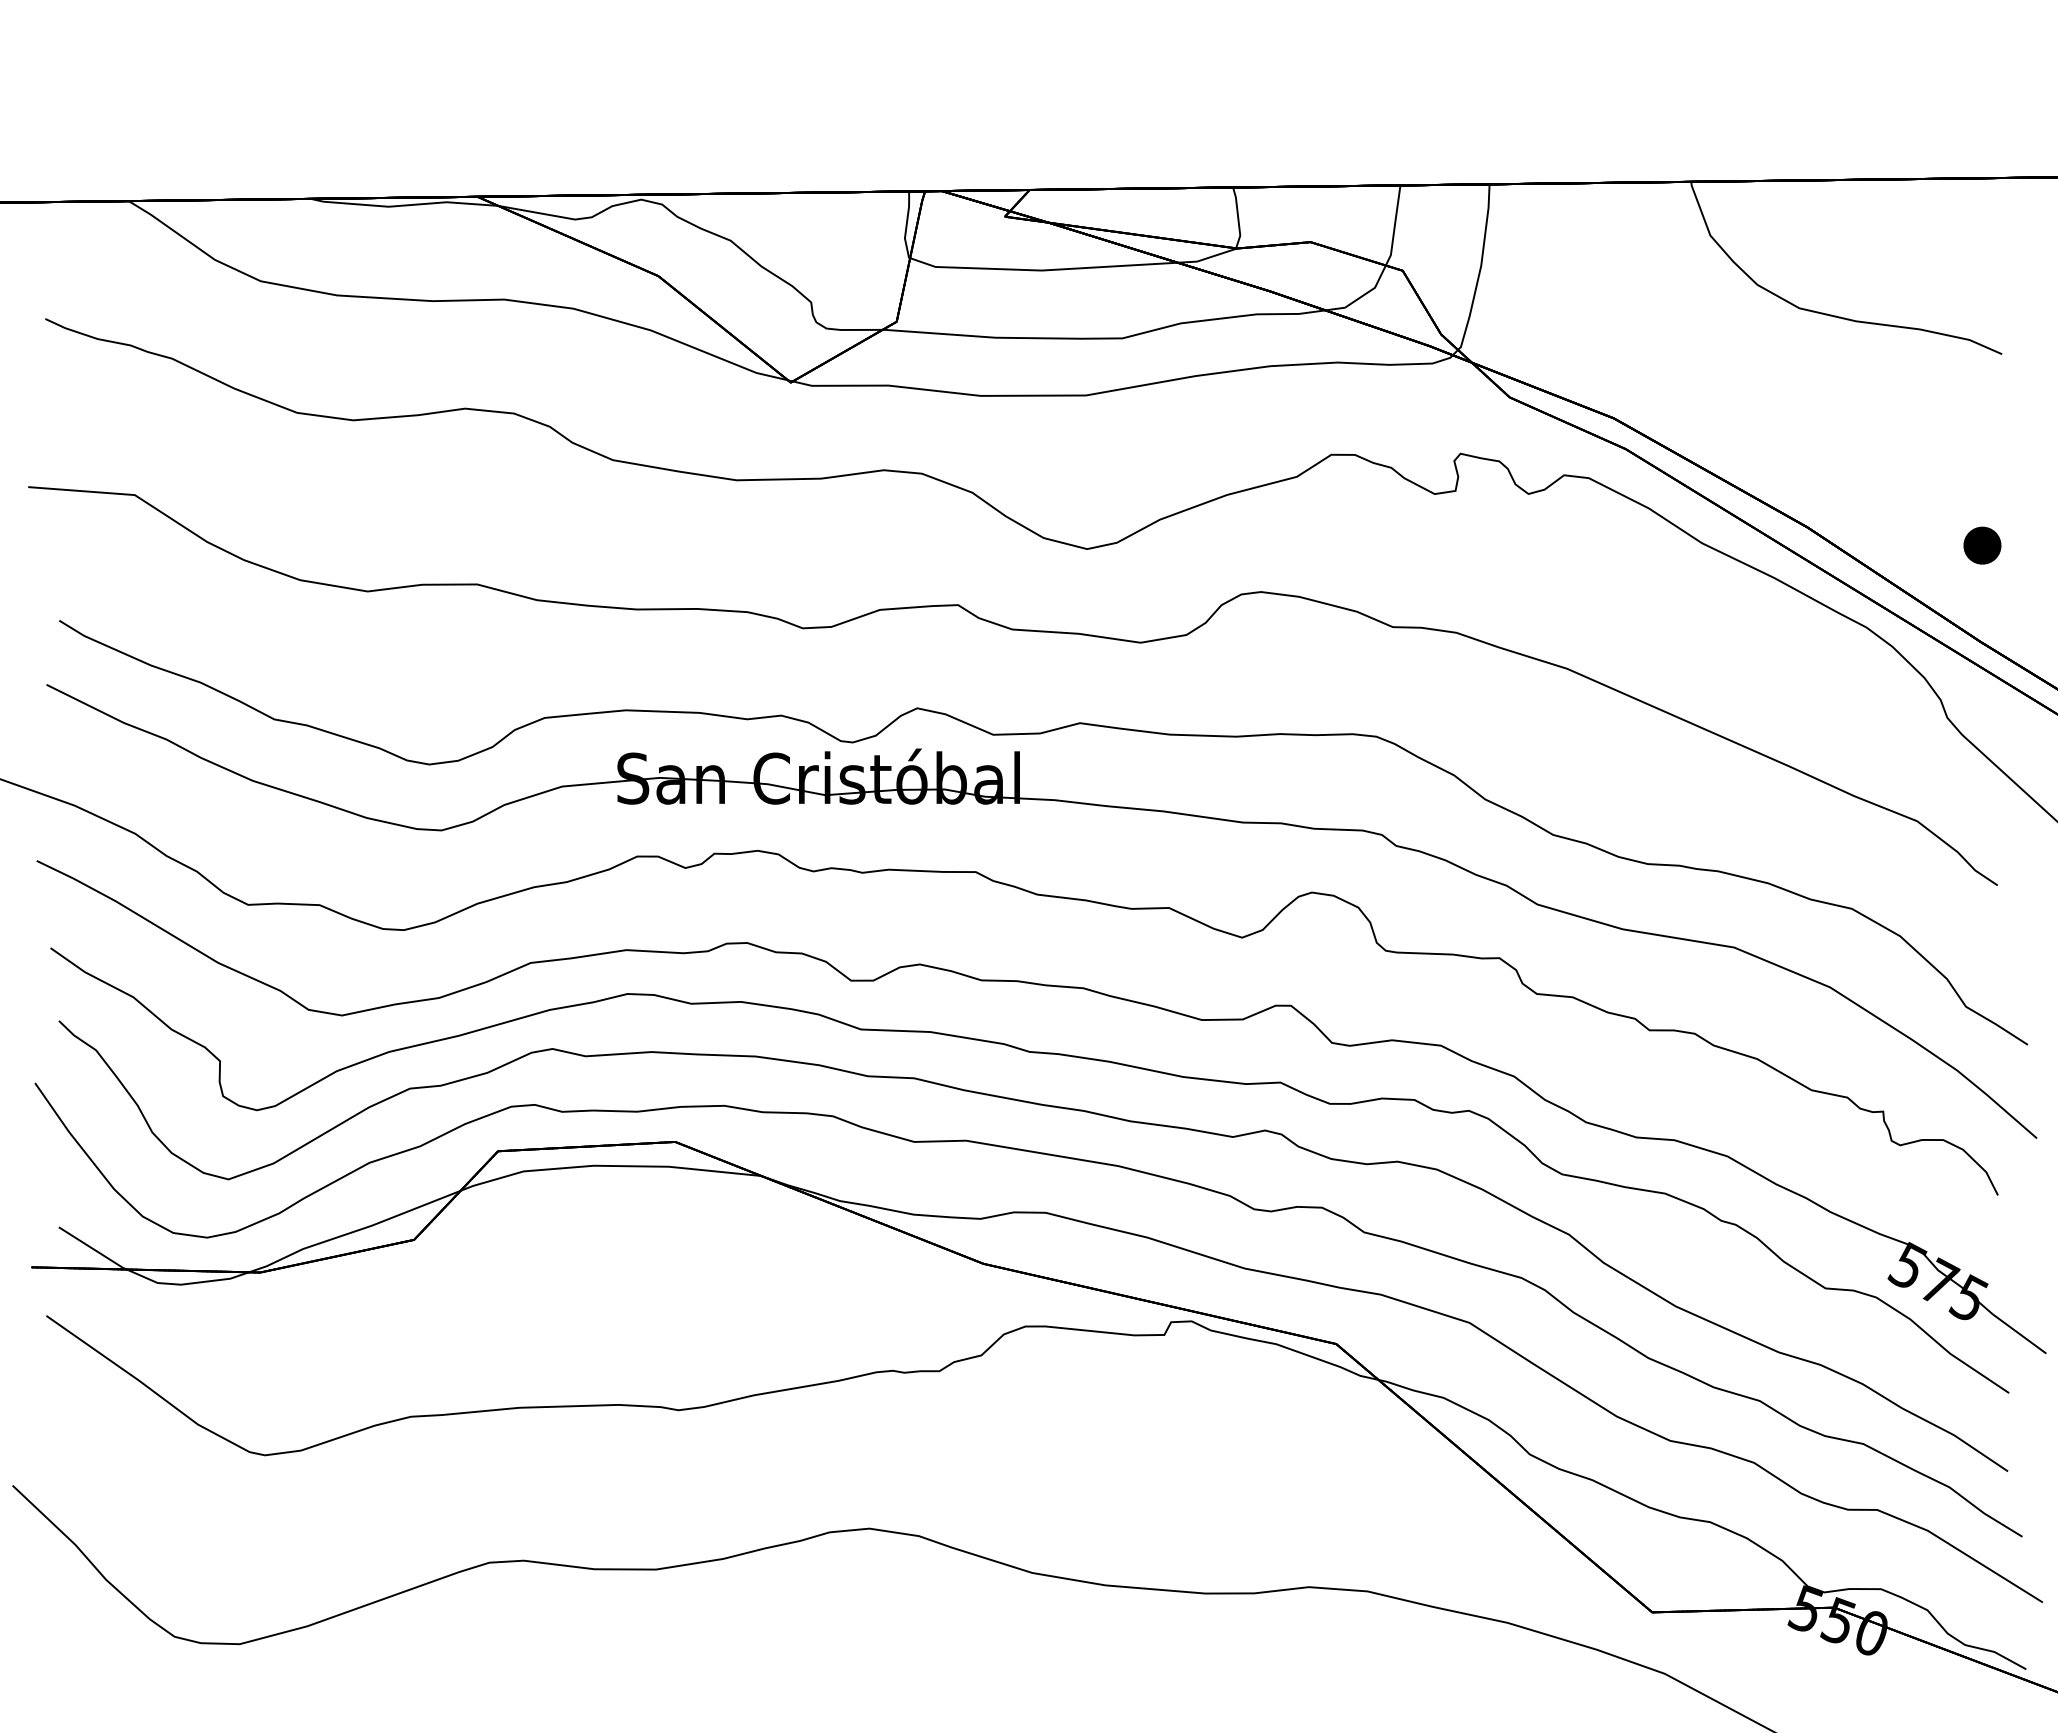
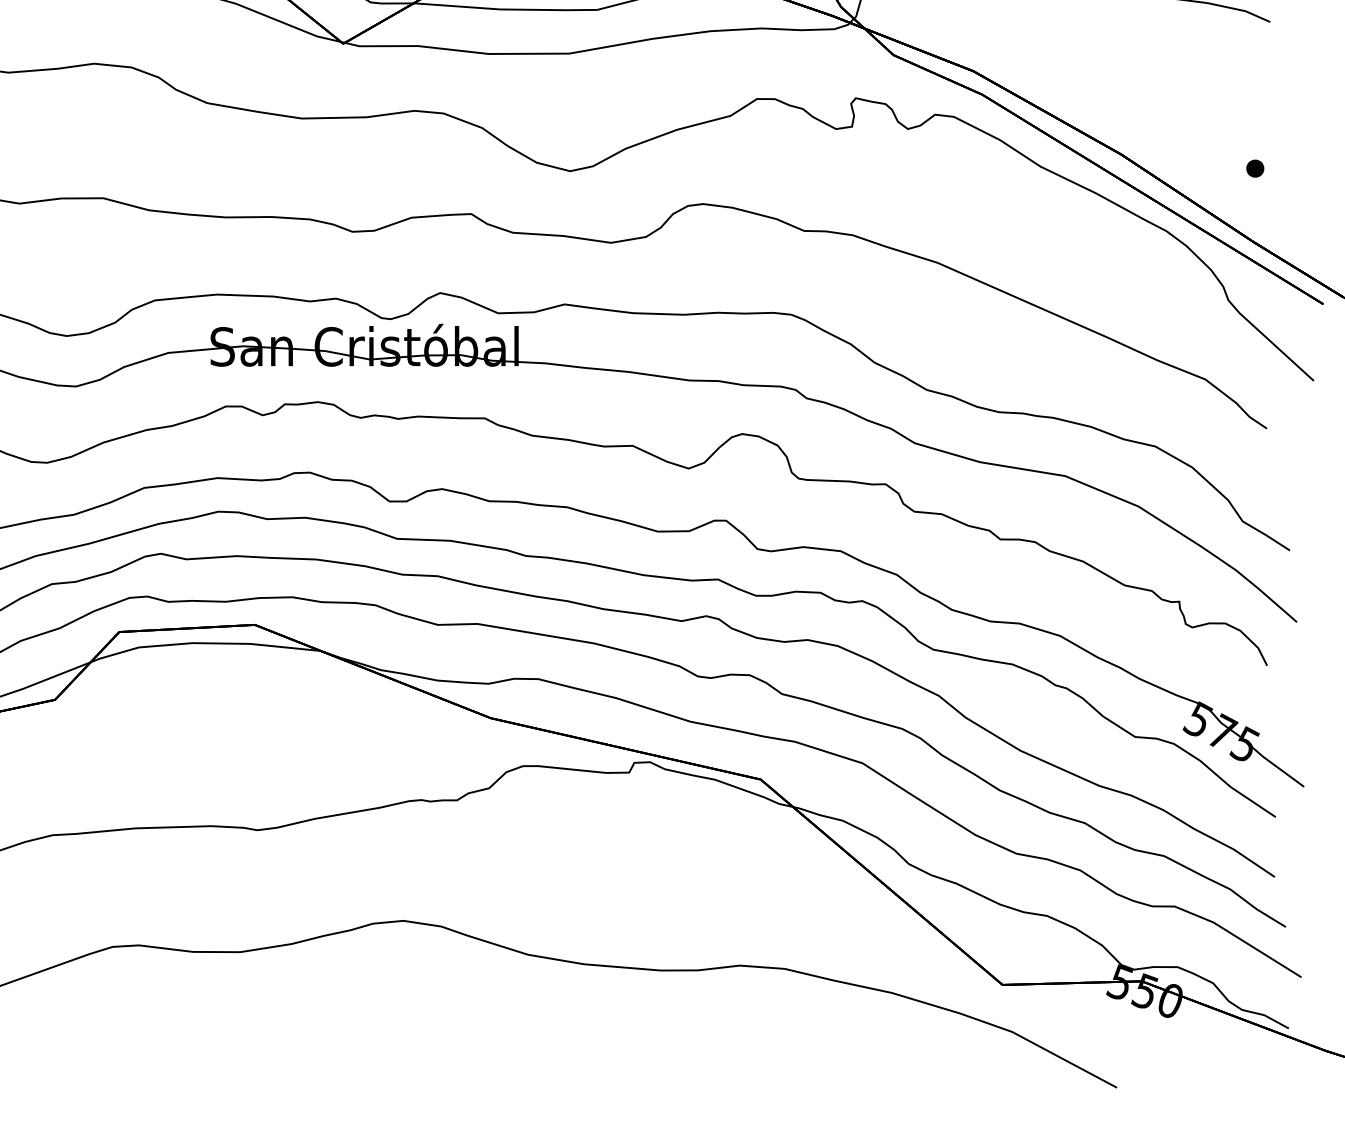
part: (1982, 545) -> (1255, 168), size x0.62

